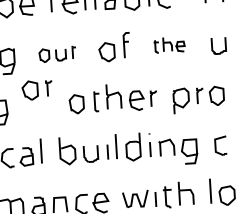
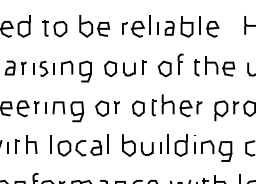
part: (169, 45) -> (214, 66), size x1.67
part: (57, 54) -> (125, 68), size x1.43
part: (36, 89) -> (107, 108), moved

